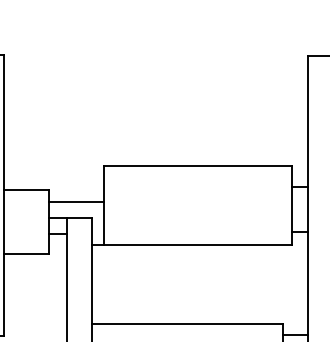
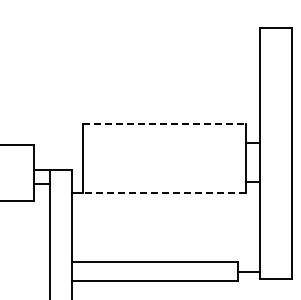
line: (198, 166) -> (164, 124), solid -> dashed
line: (76, 201) -> (58, 155), removed
line: (198, 245) -> (164, 193), solid -> dashed

